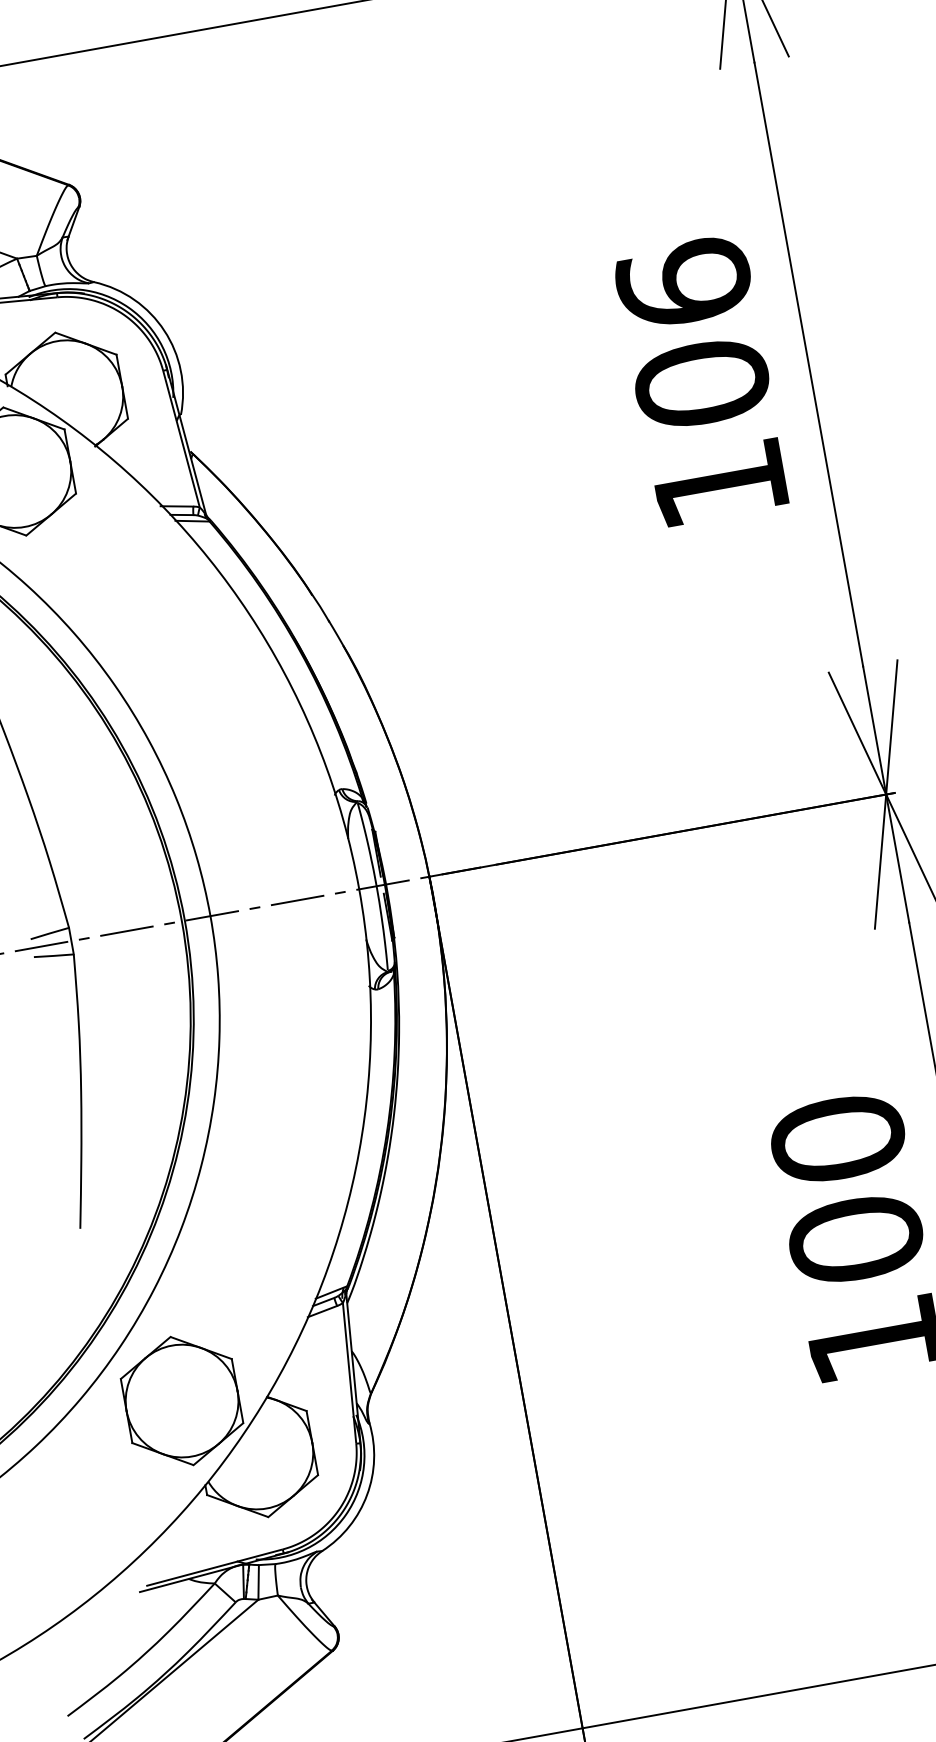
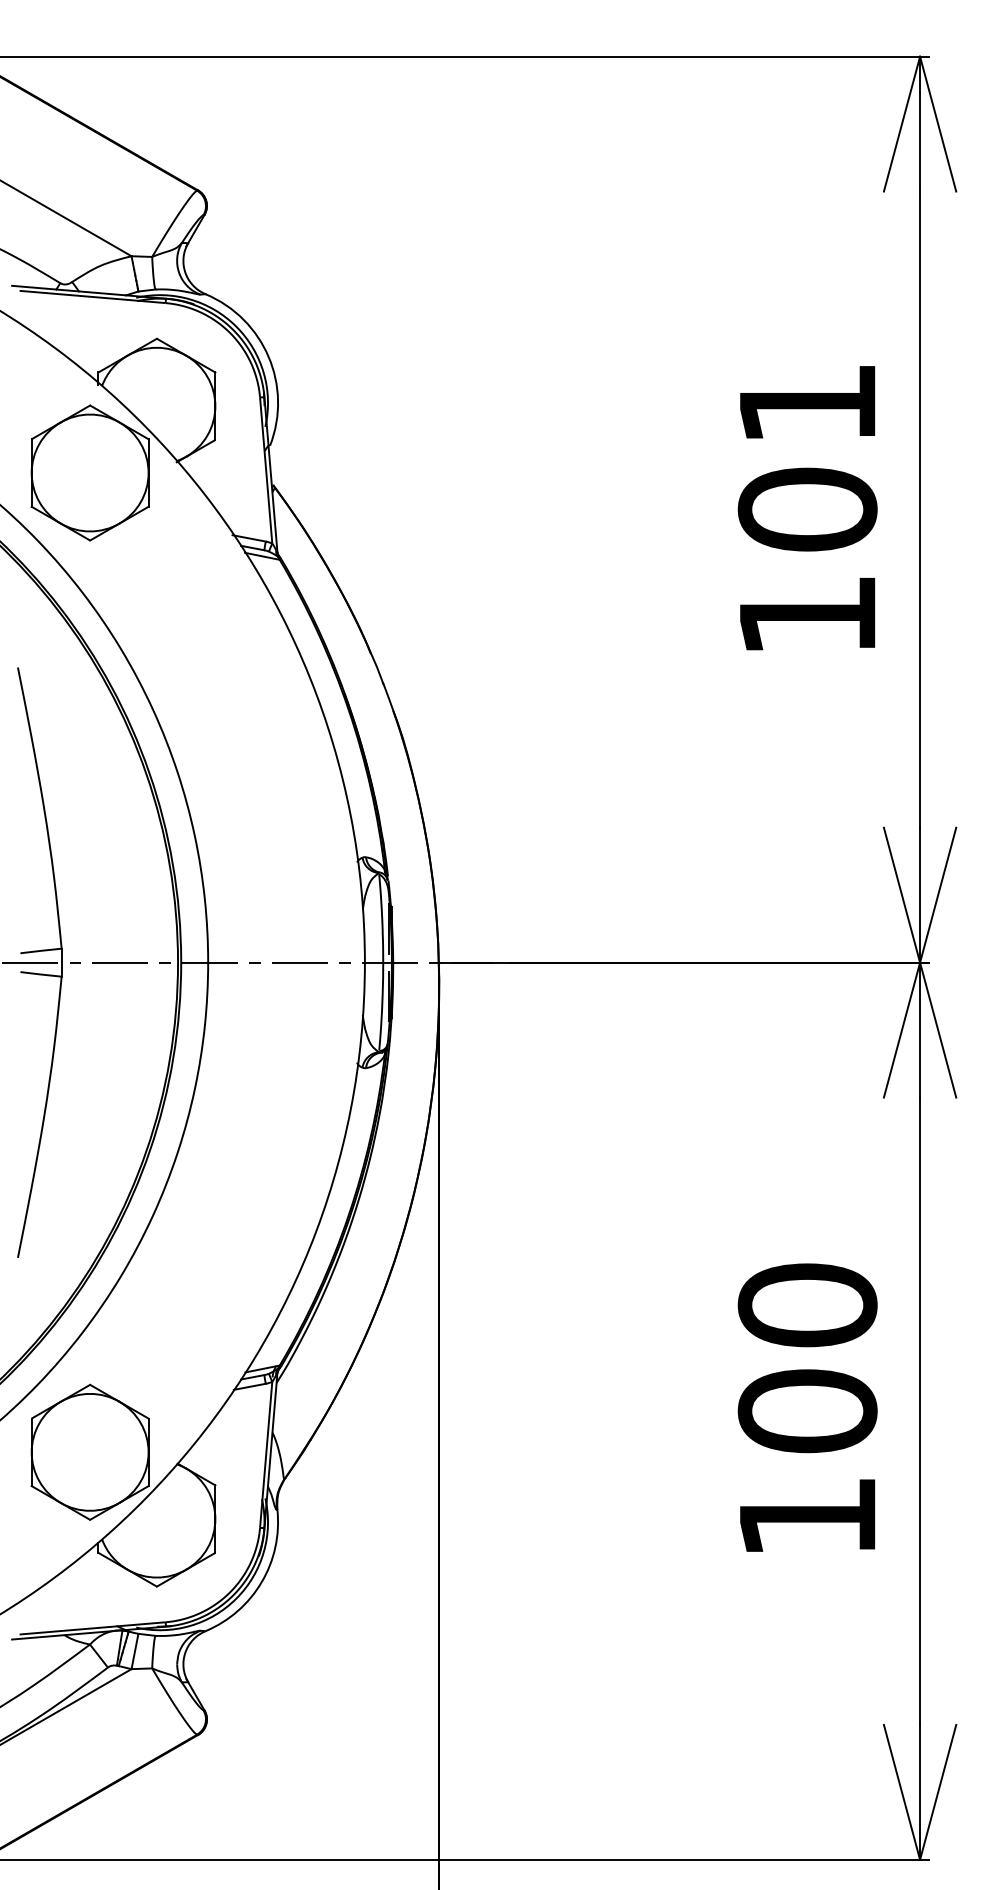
text: (683, 282) -> (807, 402), 106 -> 101

